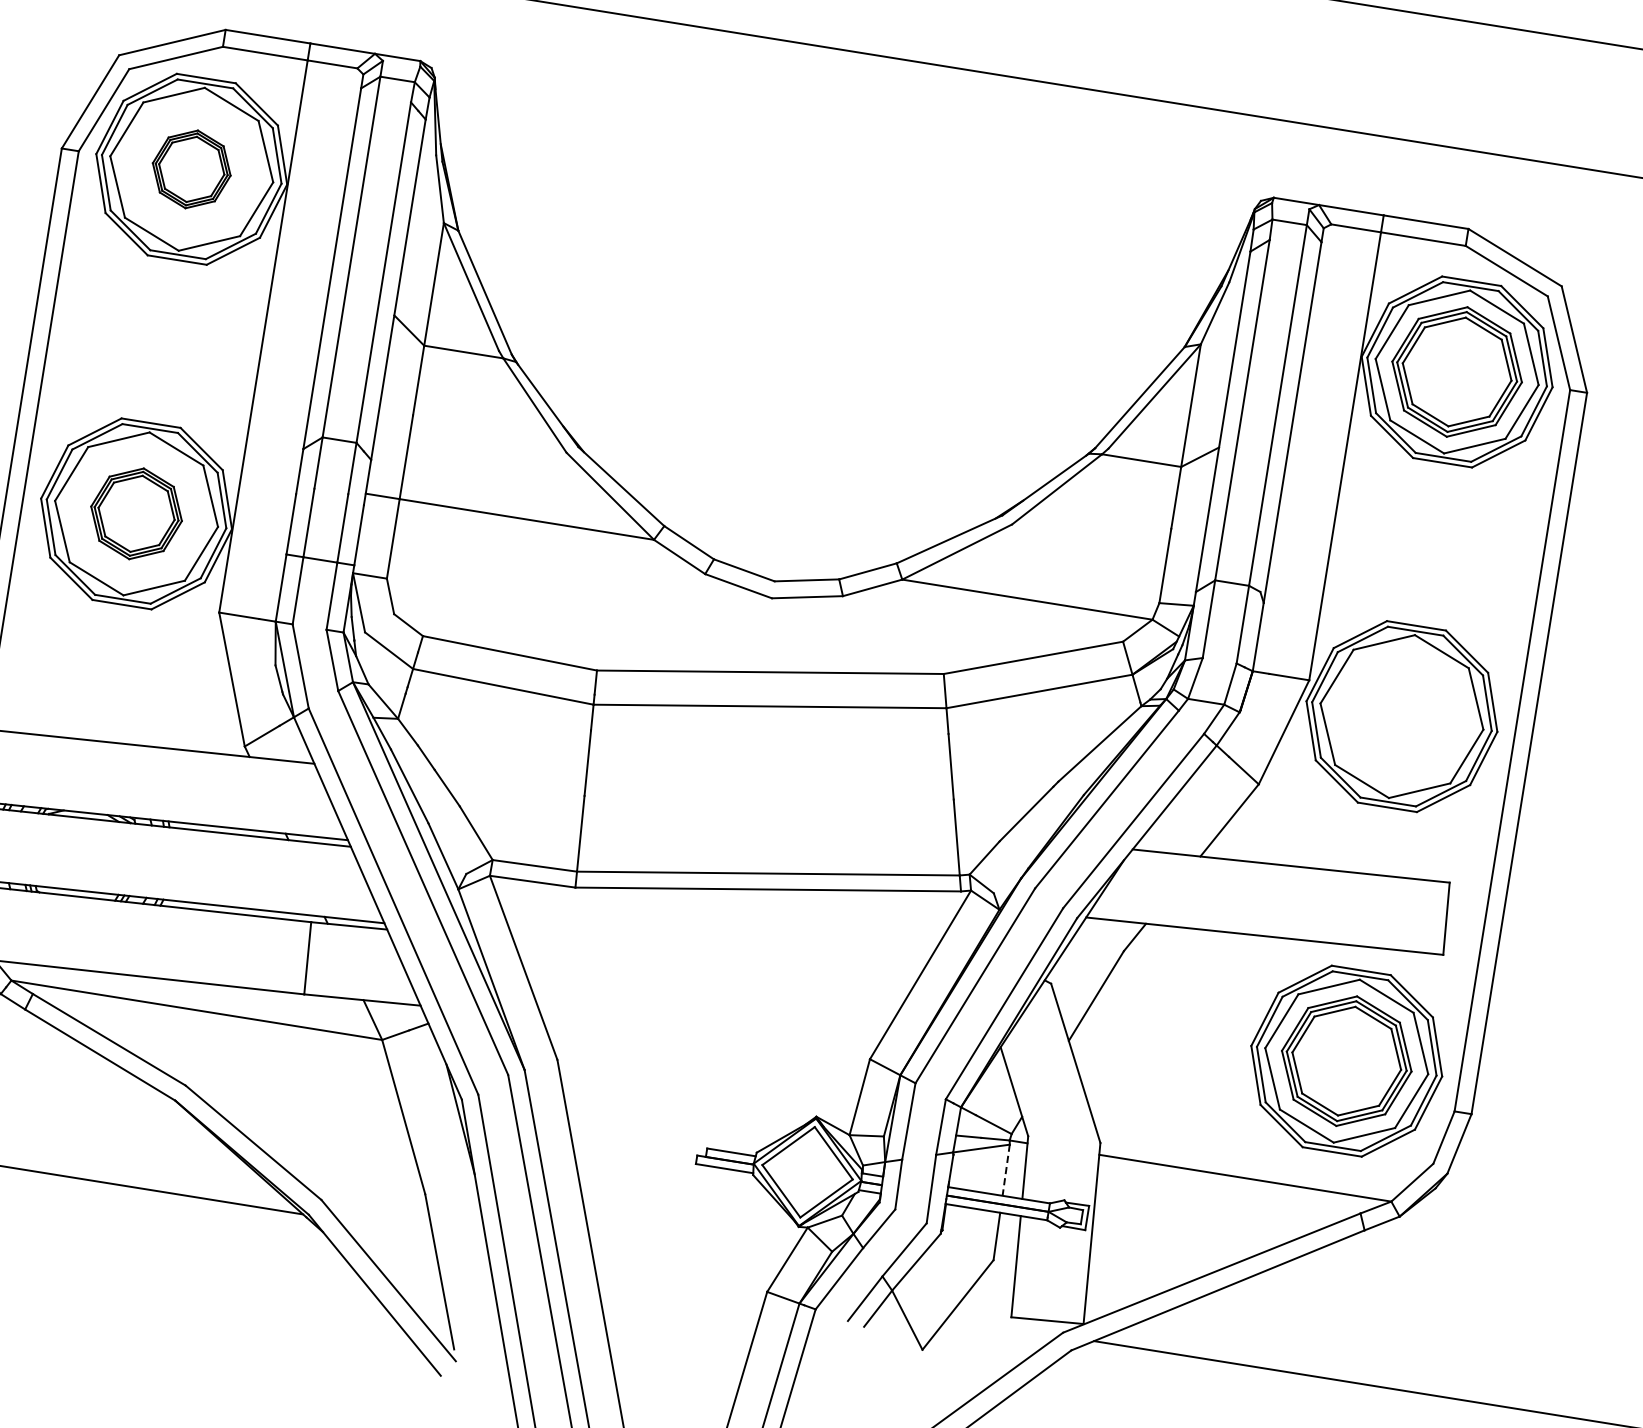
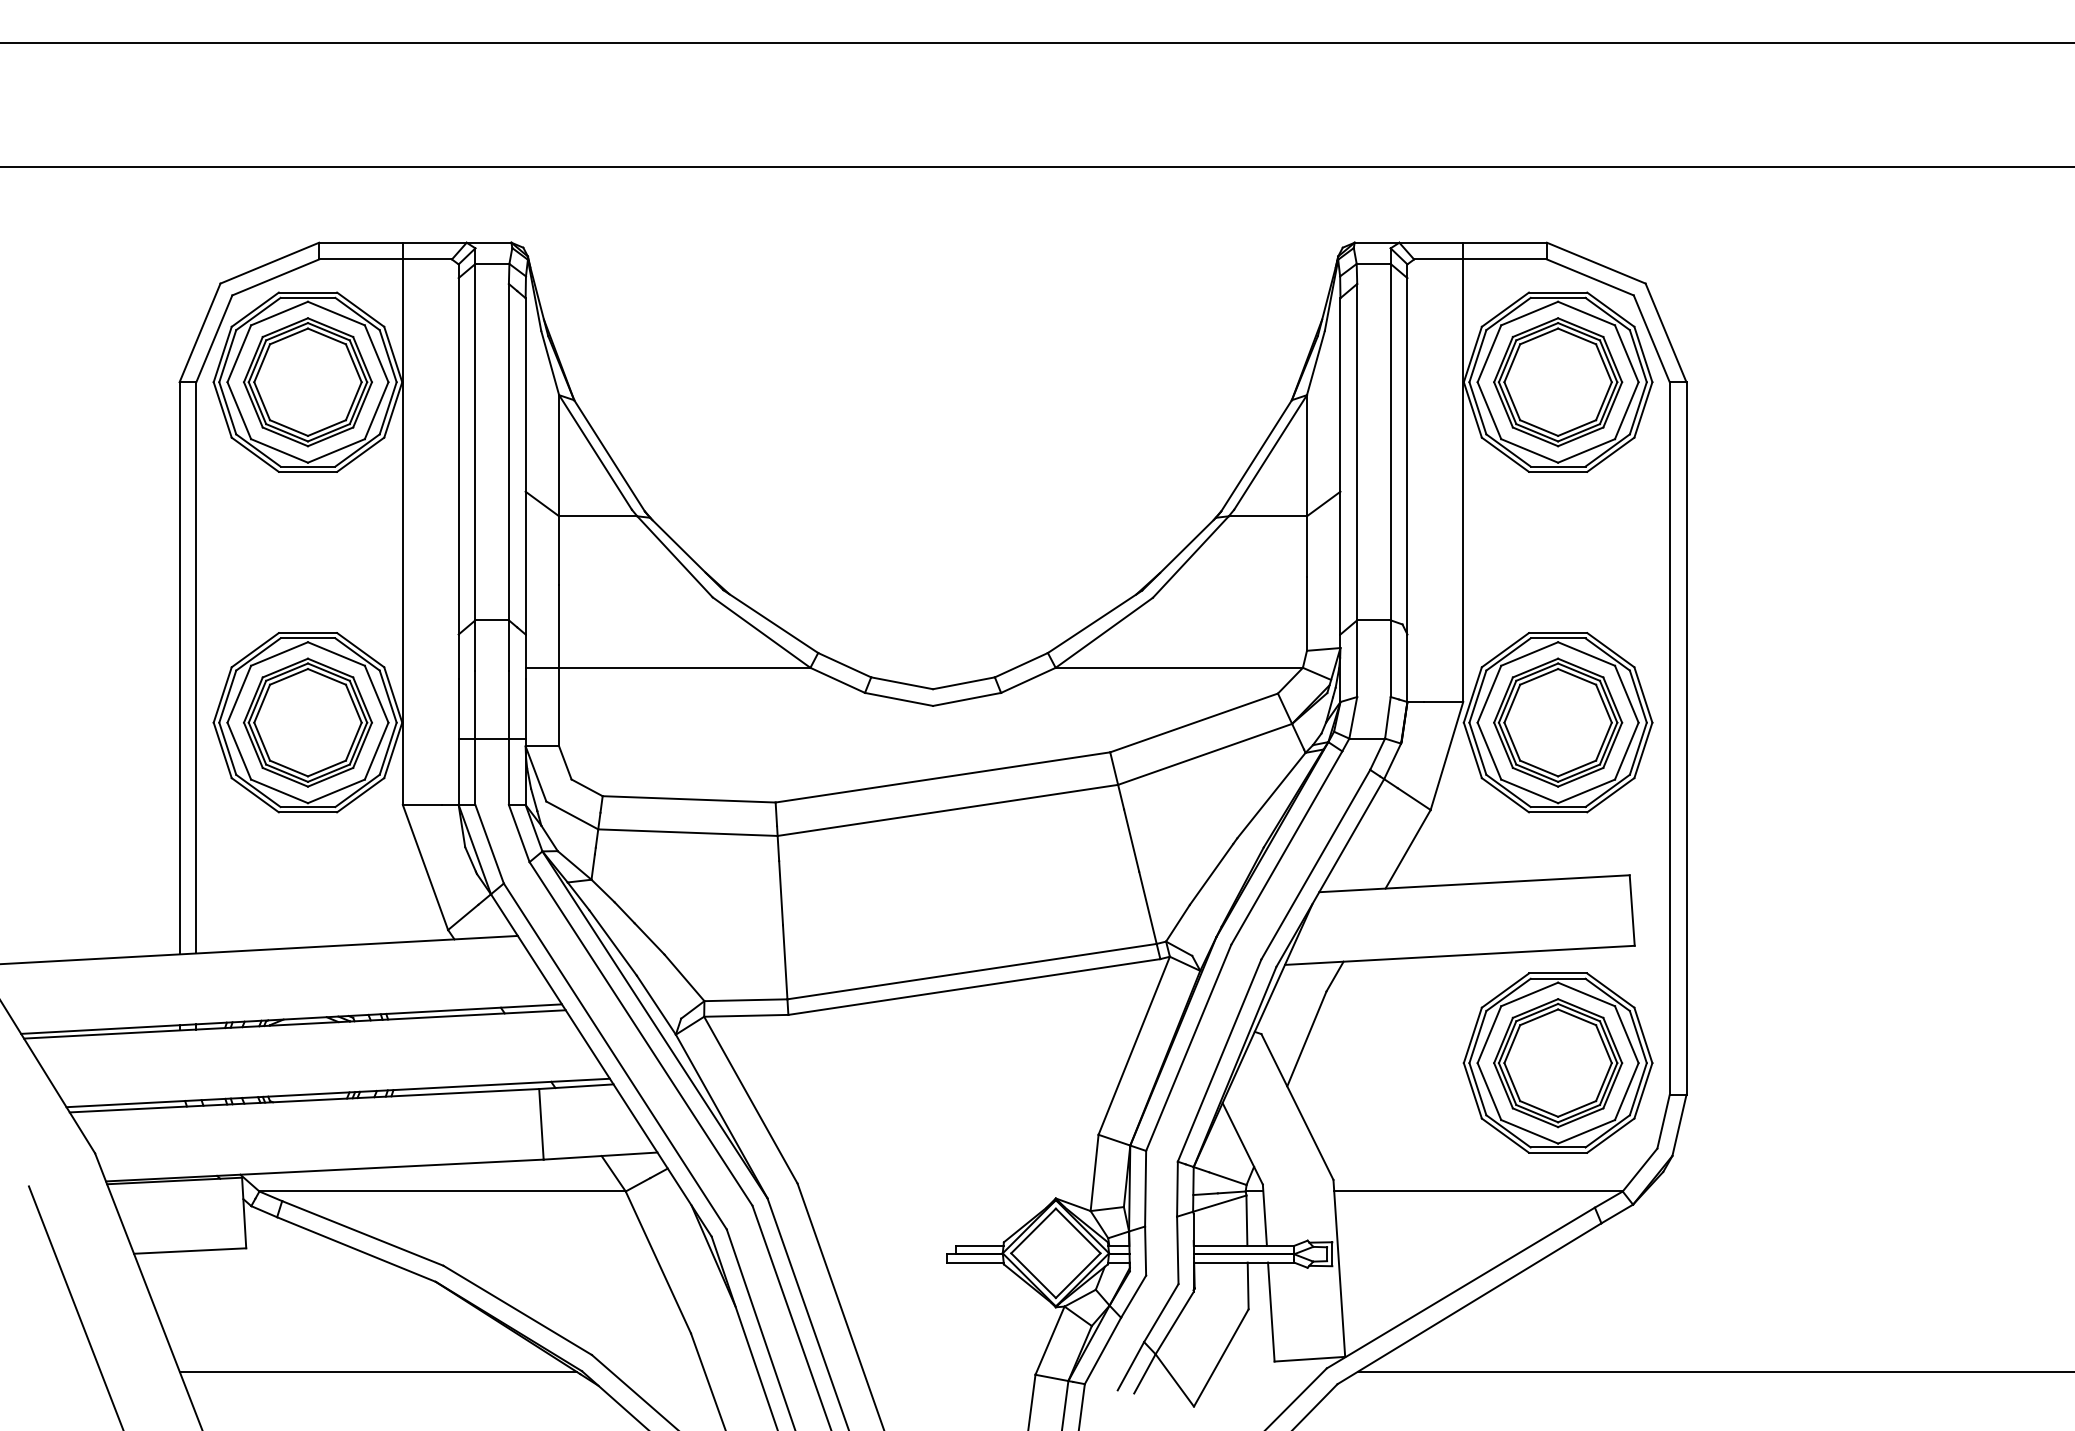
part: (191, 169) -> (307, 382), size x1.67
part: (136, 513) -> (307, 722), size x1.43
part: (1402, 716) -> (1558, 722), added
line: (1005, 1170) -> (1246, 1221), dashed -> solid

